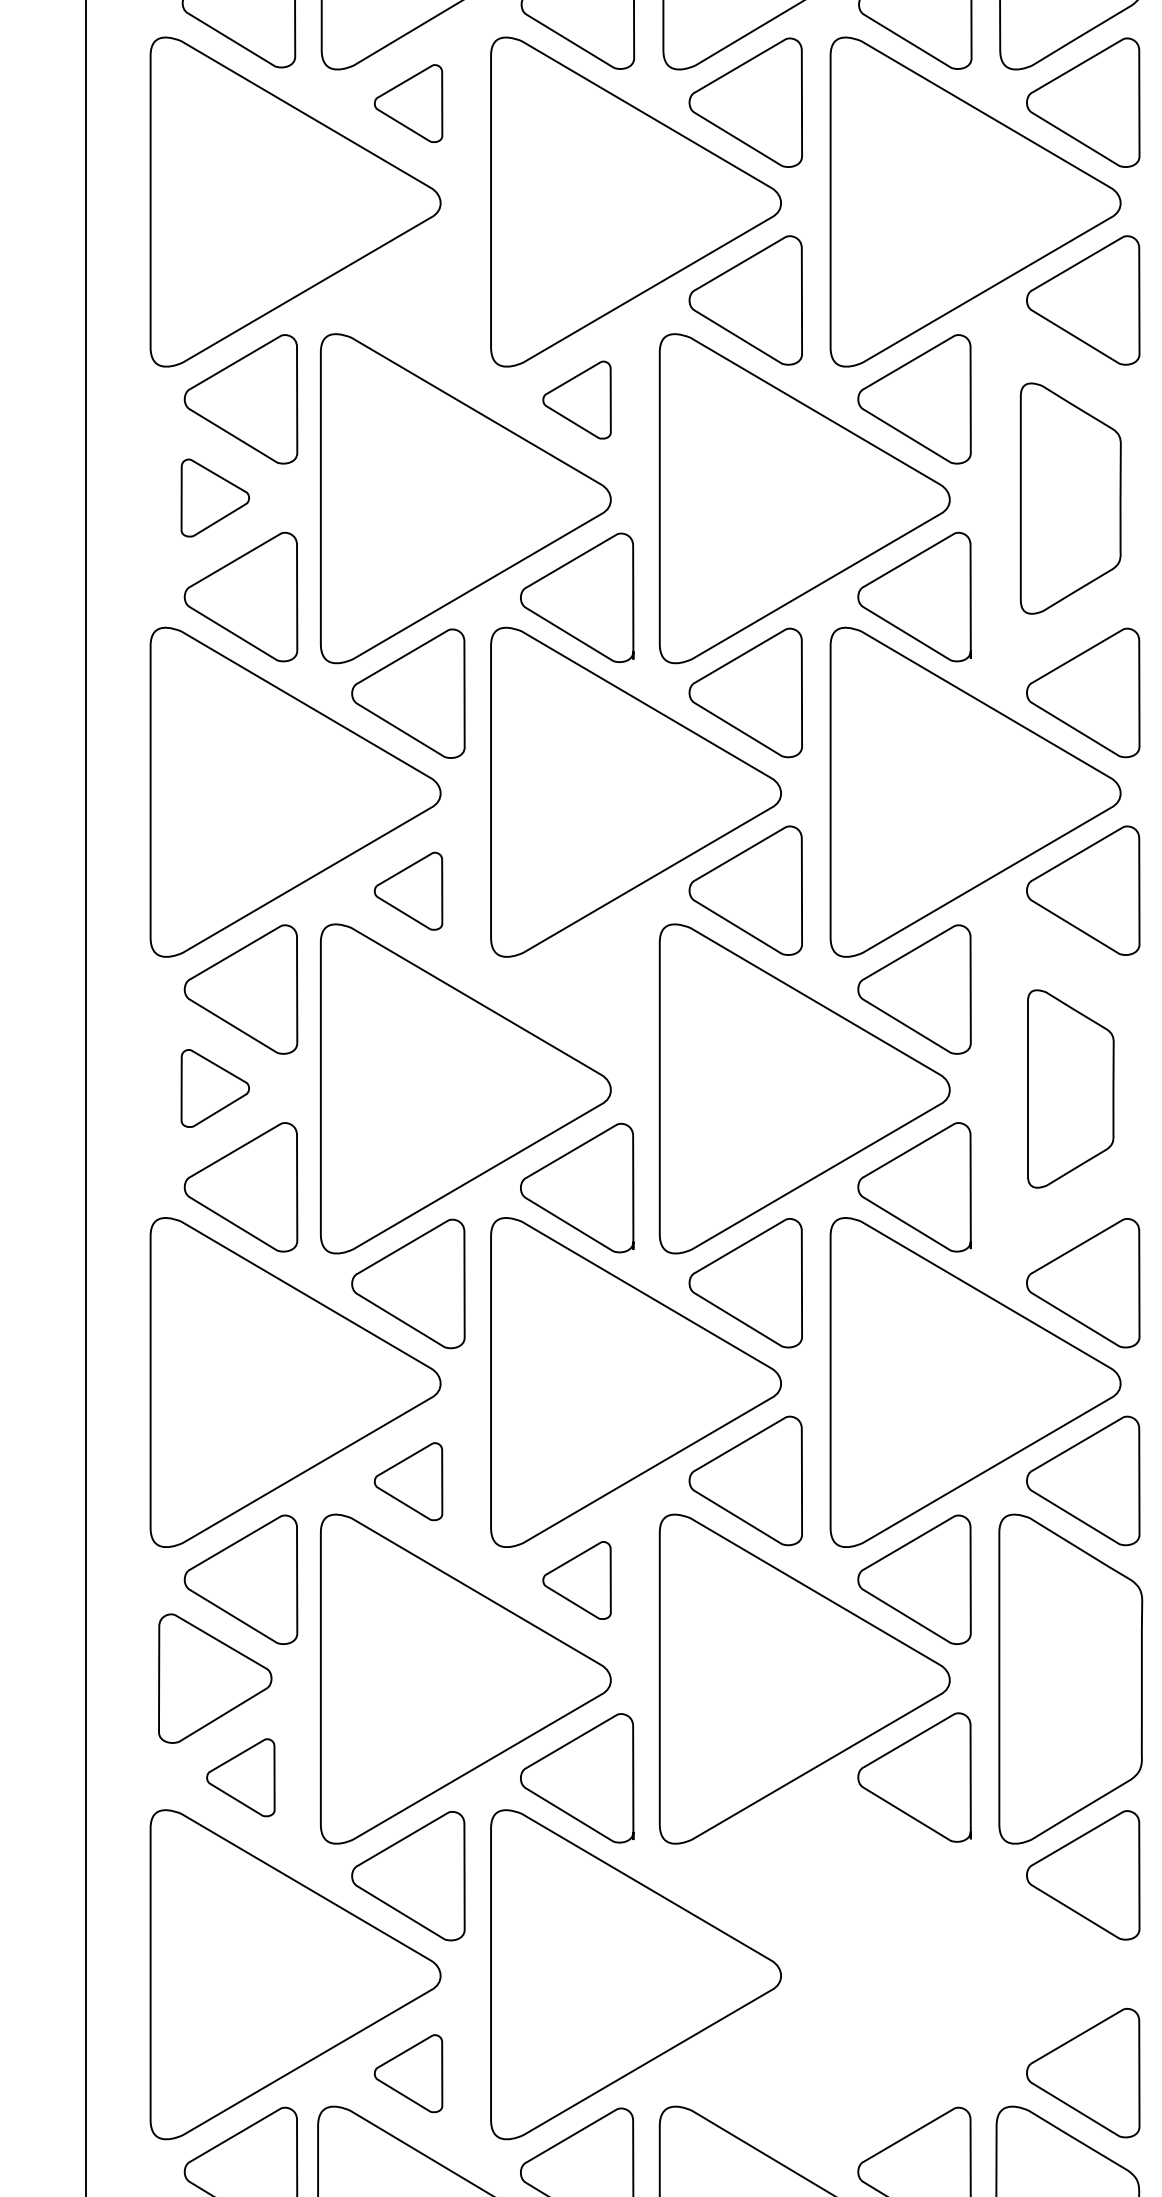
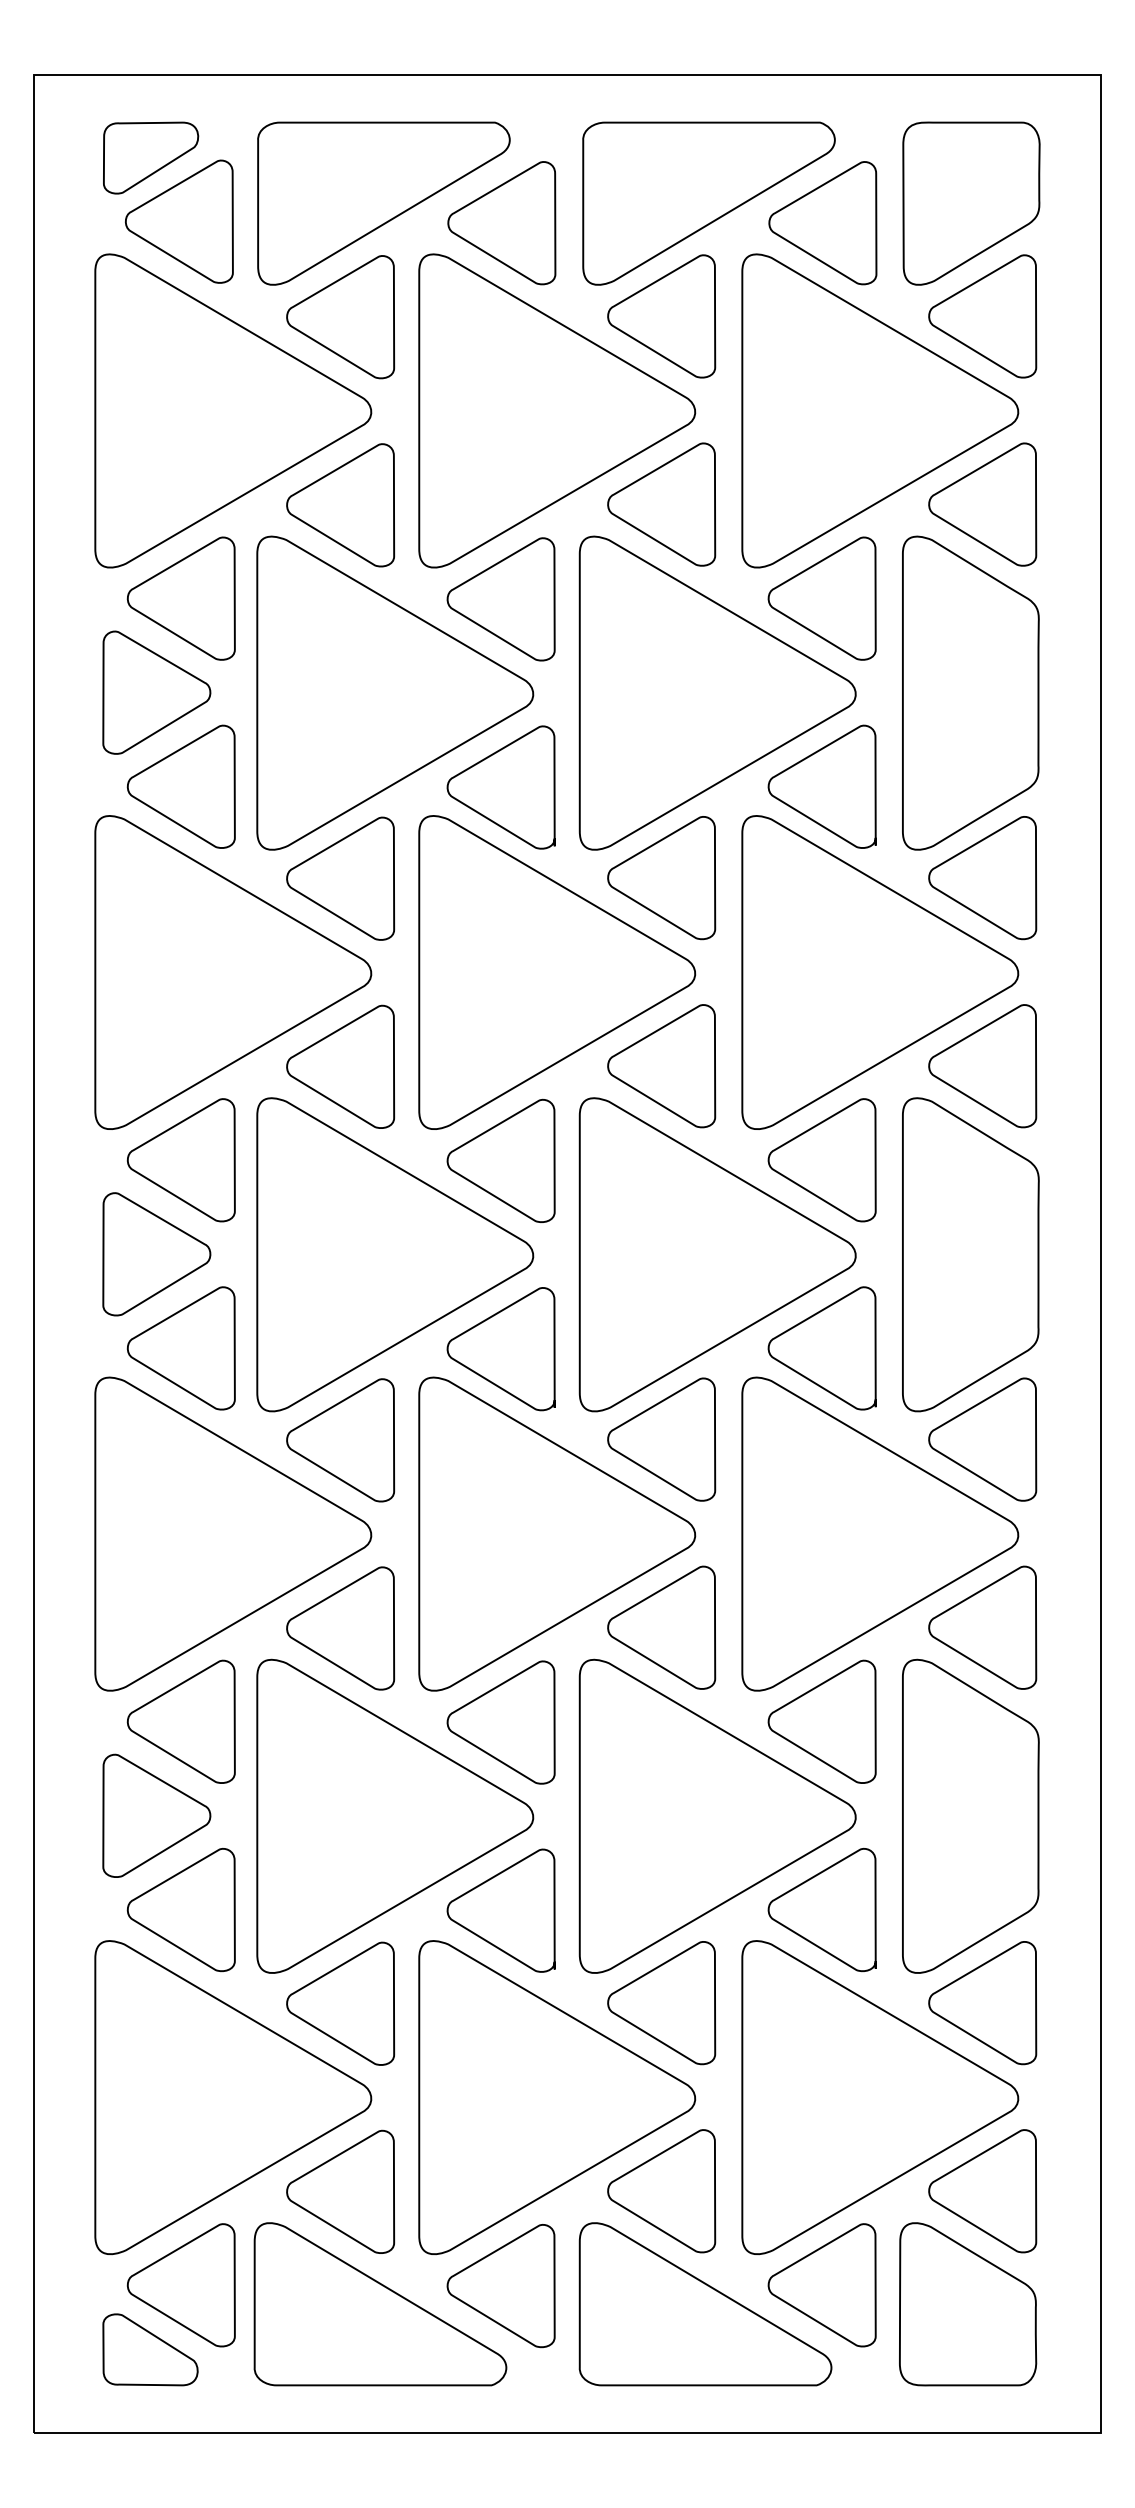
part: (408, 103) -> (340, 317), size x1.67
part: (408, 301) -> (340, 505), added
part: (576, 400) -> (500, 599), size x1.67
part: (214, 497) -> (156, 692), size x1.67
part: (1070, 497) -> (970, 692), size x1.43
part: (408, 891) -> (340, 1066), size x1.67
part: (576, 989) -> (500, 1160), added
part: (214, 1088) -> (156, 1254), size x1.67
part: (1070, 1088) -> (970, 1254), size x1.67
part: (408, 1481) -> (340, 1628), size x1.67
part: (576, 1580) -> (500, 1722), size x1.67
part: (240, 1778) -> (180, 1910), size x1.67
part: (745, 1875) -> (661, 2003), added
part: (975, 1974) -> (880, 2097), added
part: (408, 2073) -> (340, 2191), size x1.67
part: (745, 2073) -> (661, 2191), added

